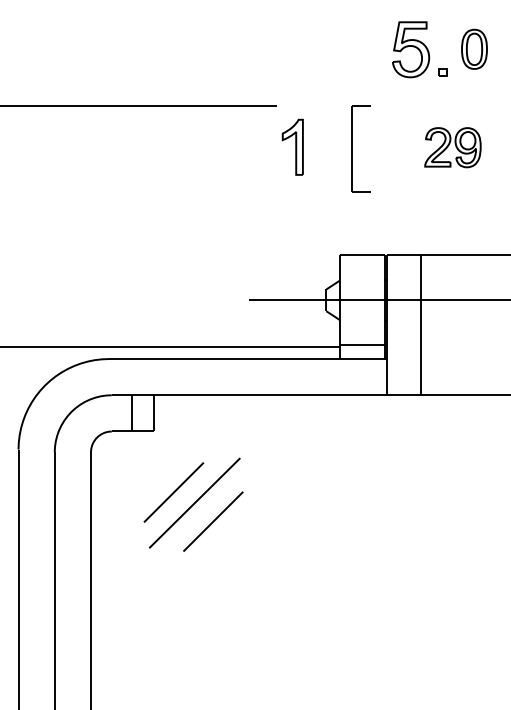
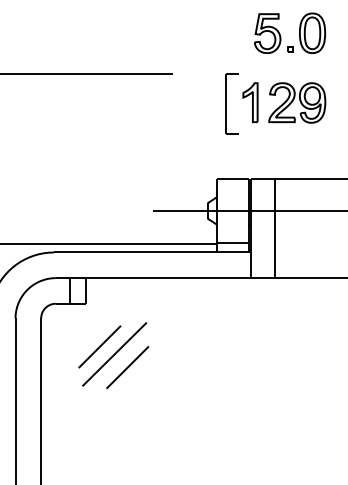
part: (474, 49) -> (312, 33), size x1.43
part: (292, 146) -> (250, 102), moved
part: (452, 147) -> (296, 102), size x1.43

